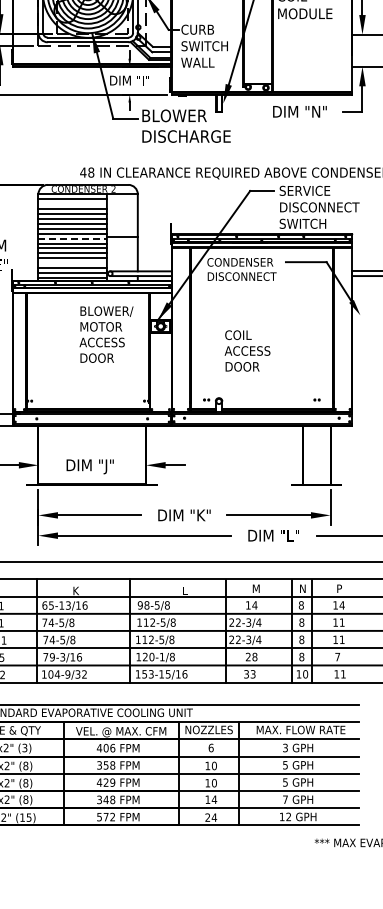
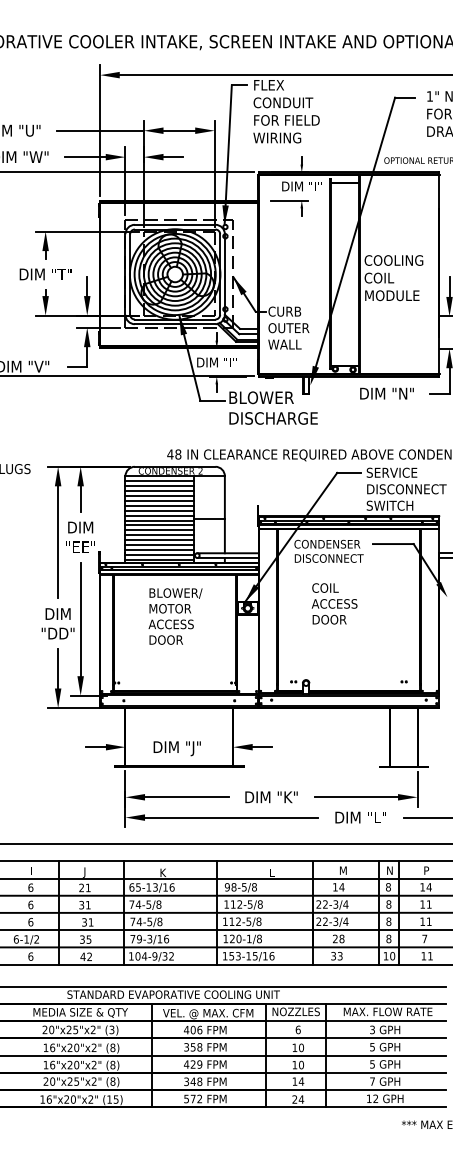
text: (204, 46) -> (291, 328), SWITCH -> OUTER
line: (72, 204) -> (159, 486), added
line: (73, 238) -> (160, 520), dashed -> solid
line: (72, 263) -> (159, 545), added
text: (106, 334) -> (175, 616), moved
text: (247, 350) -> (334, 603), moved

